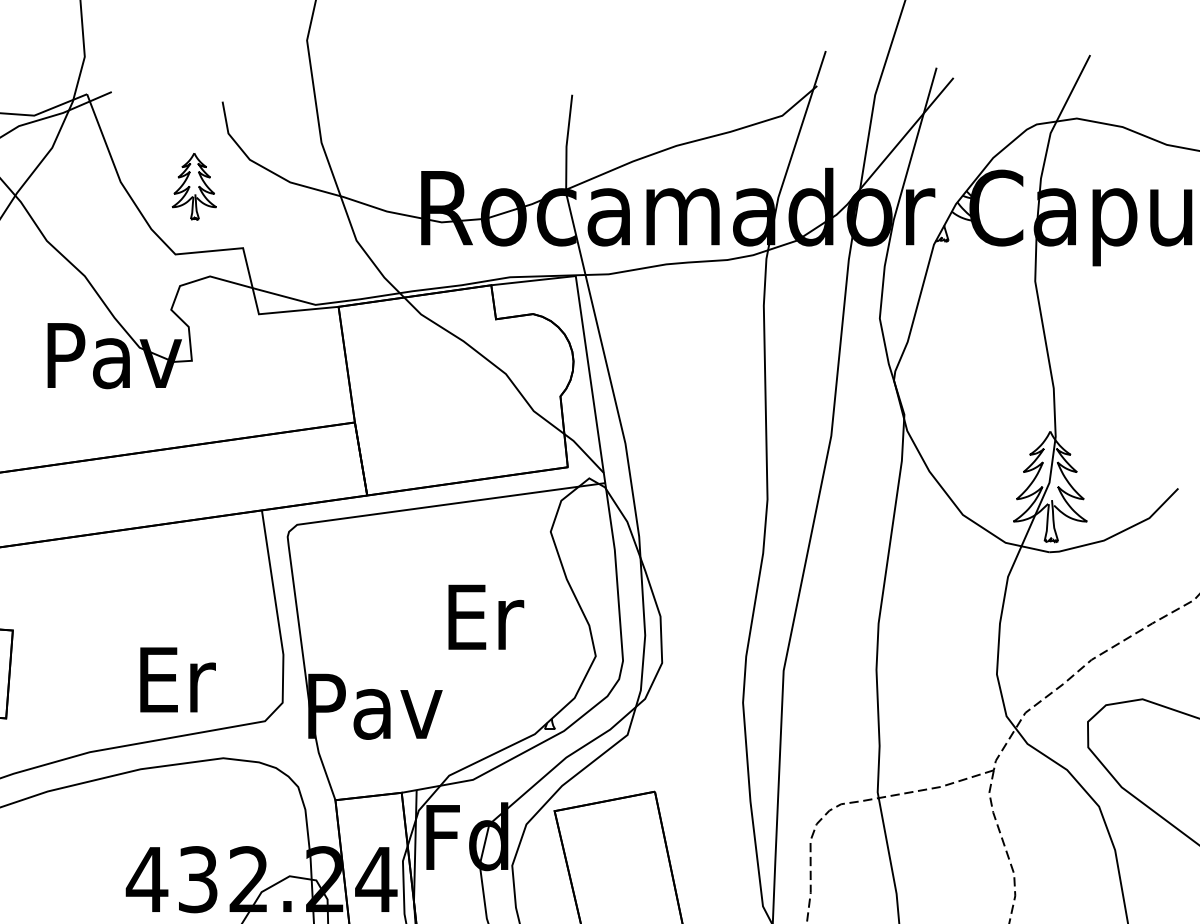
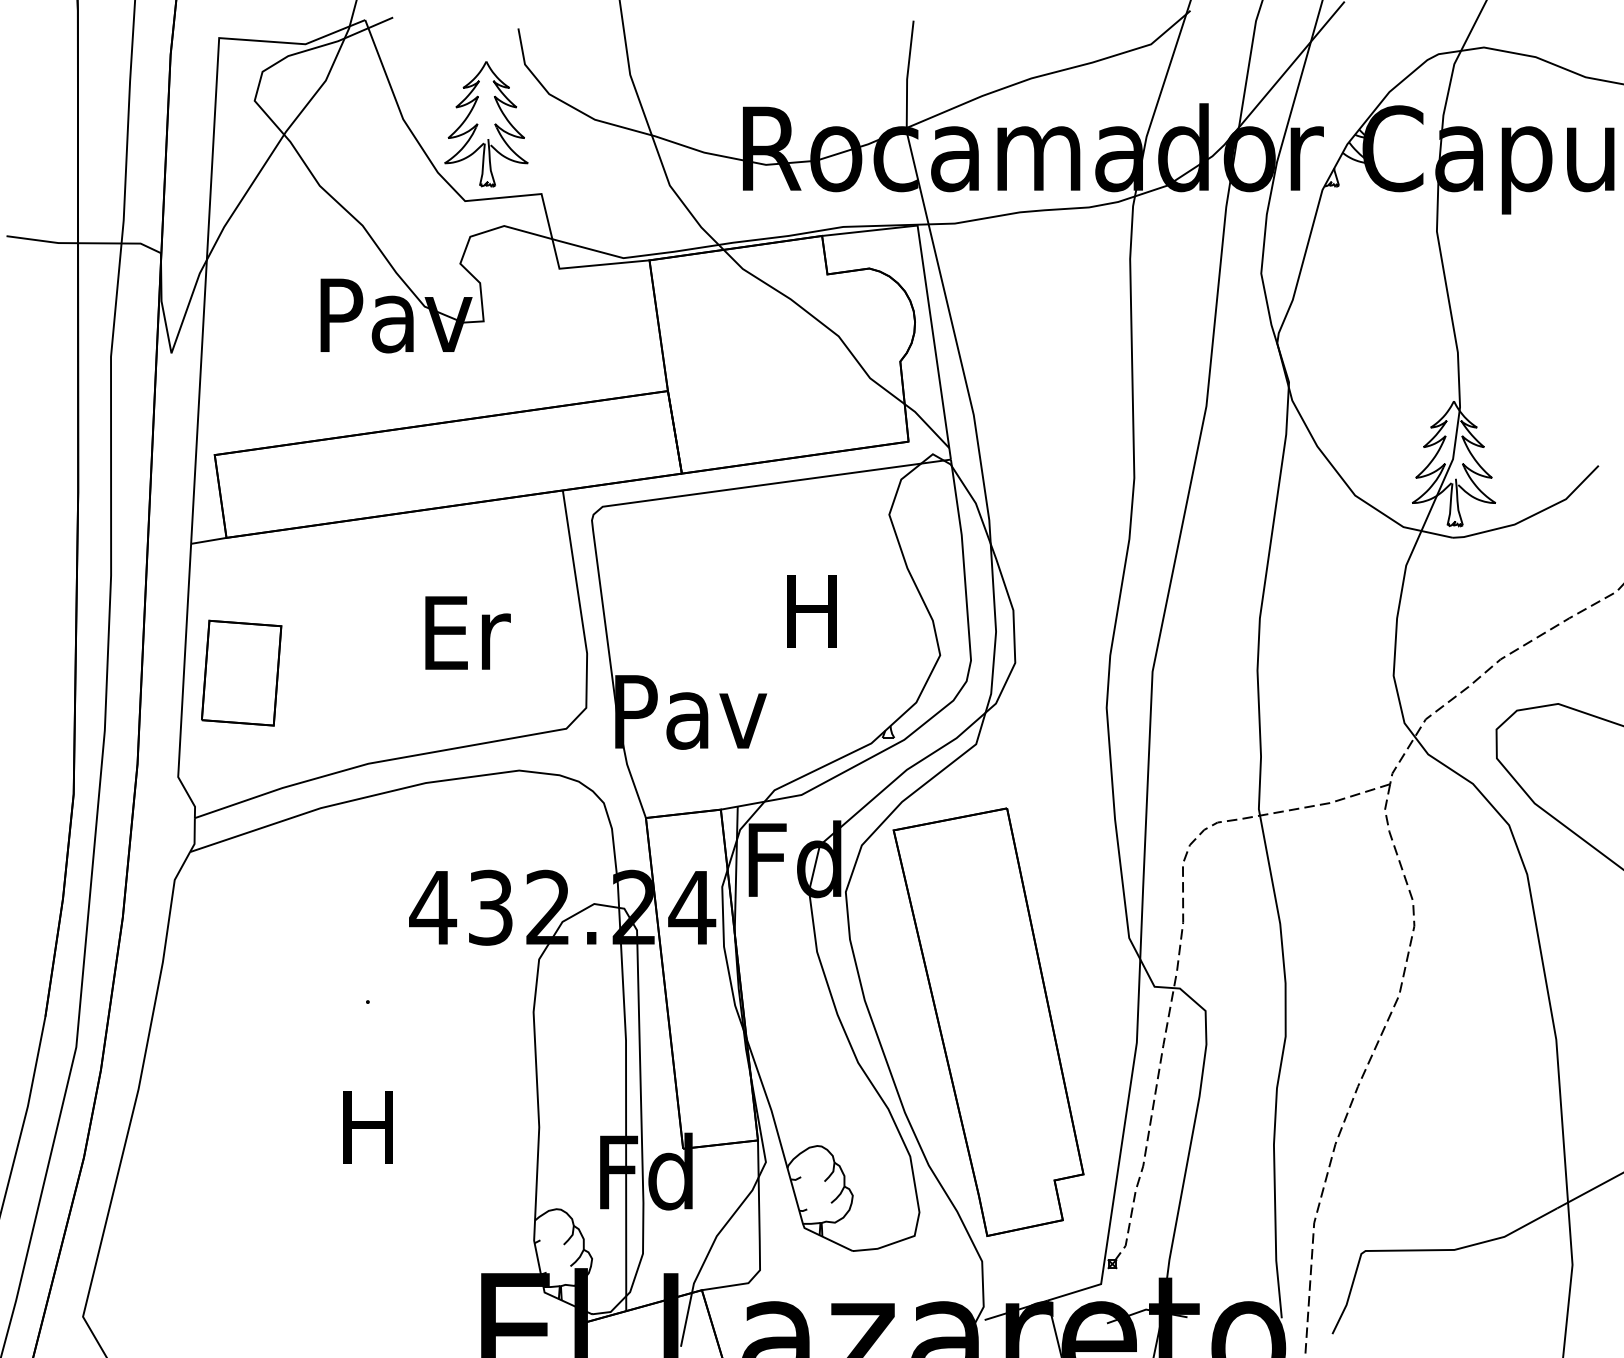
part: (194, 186) -> (486, 124), size x1.67
text: (486, 616) -> (816, 610), Er -> H
text: (177, 679) -> (467, 632), moved

